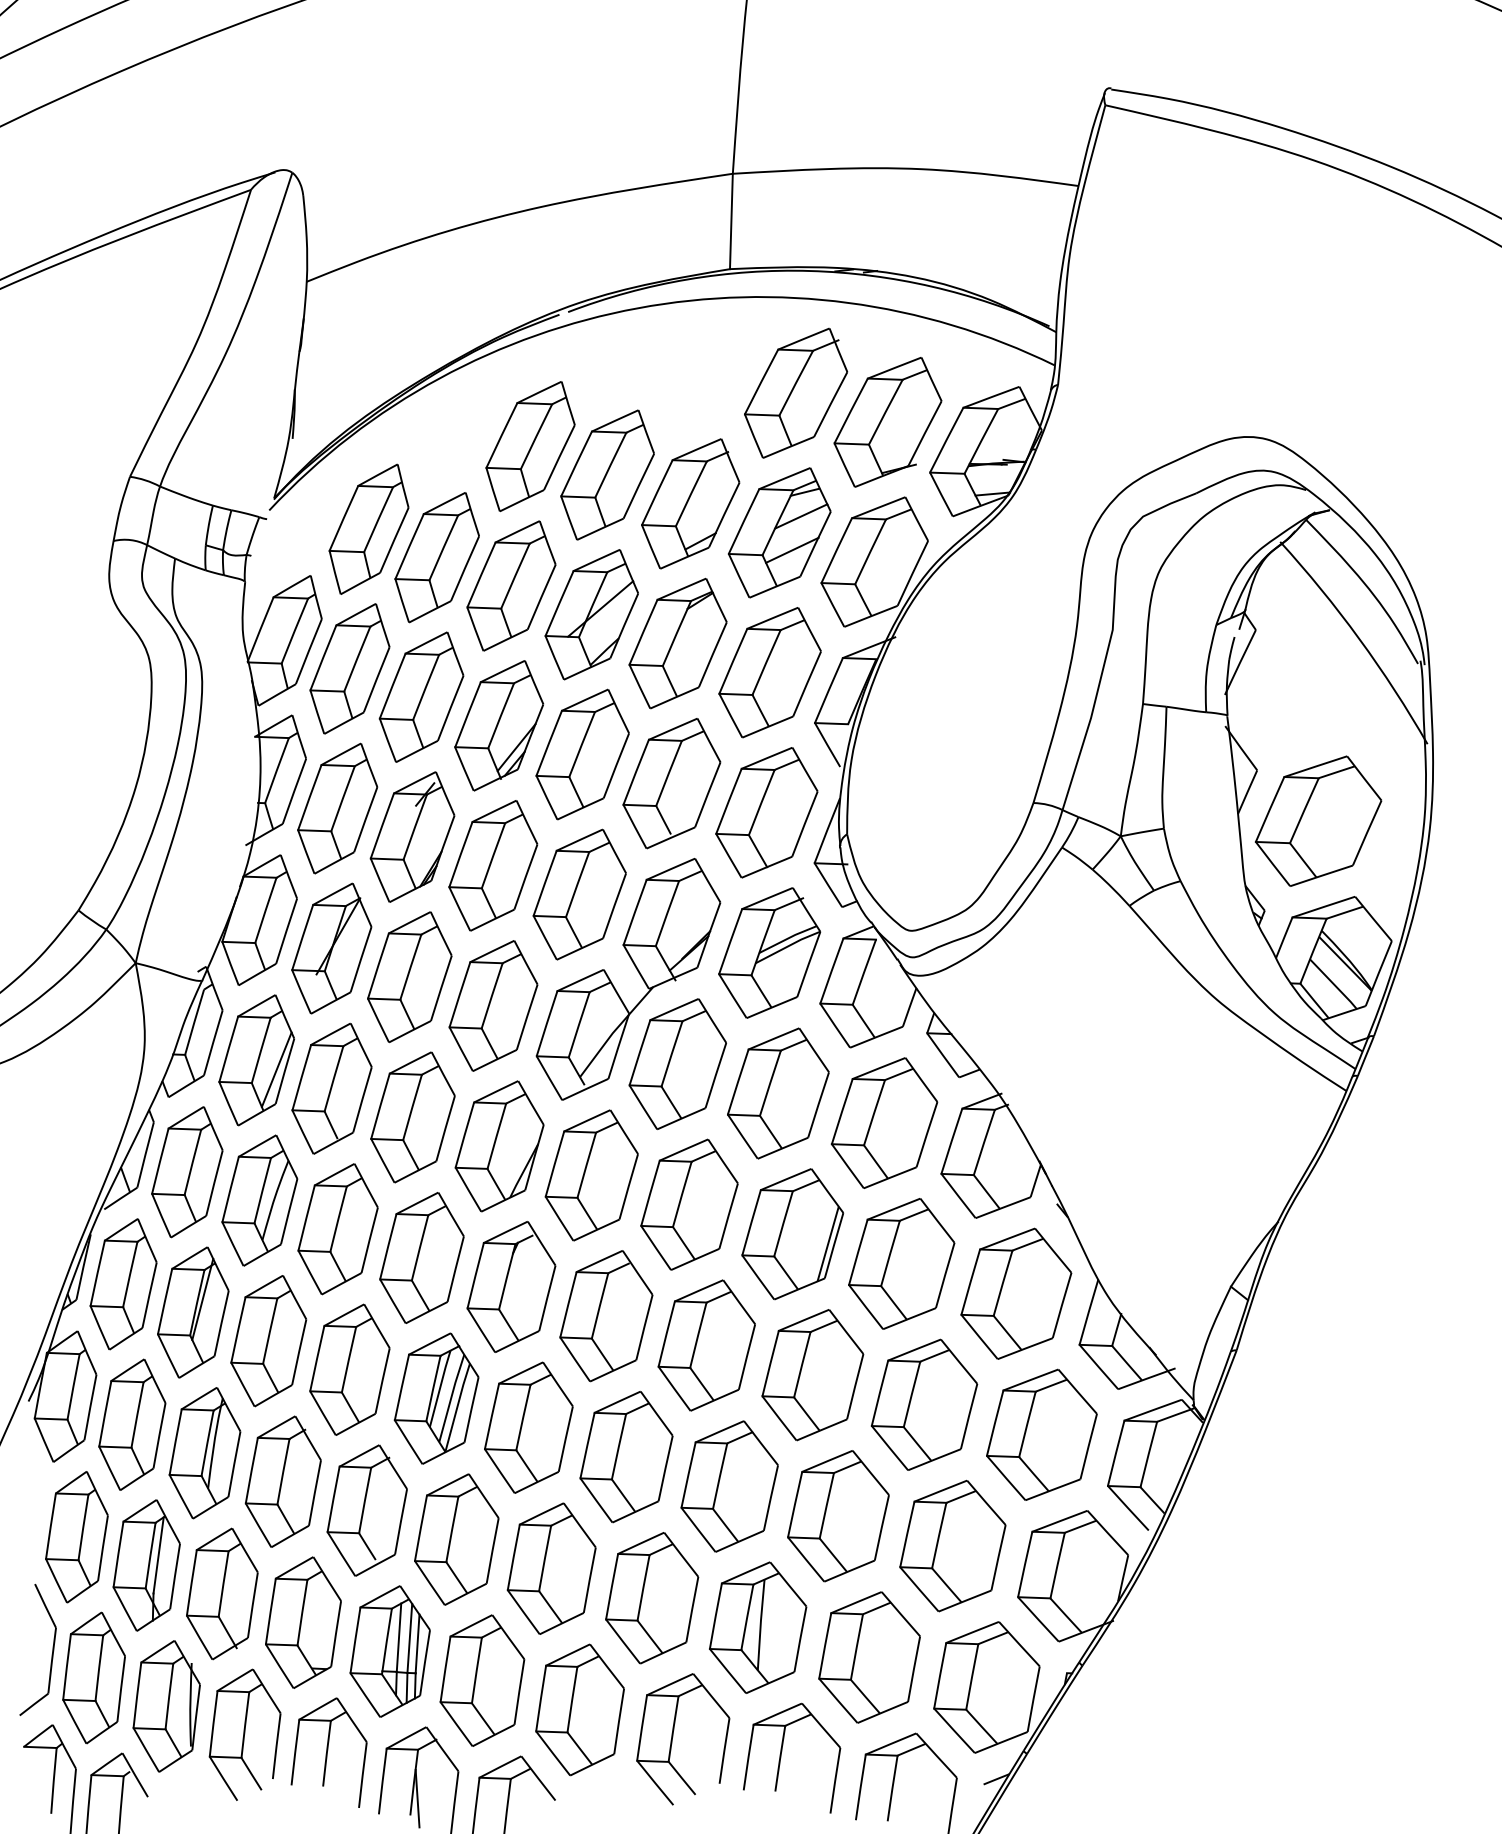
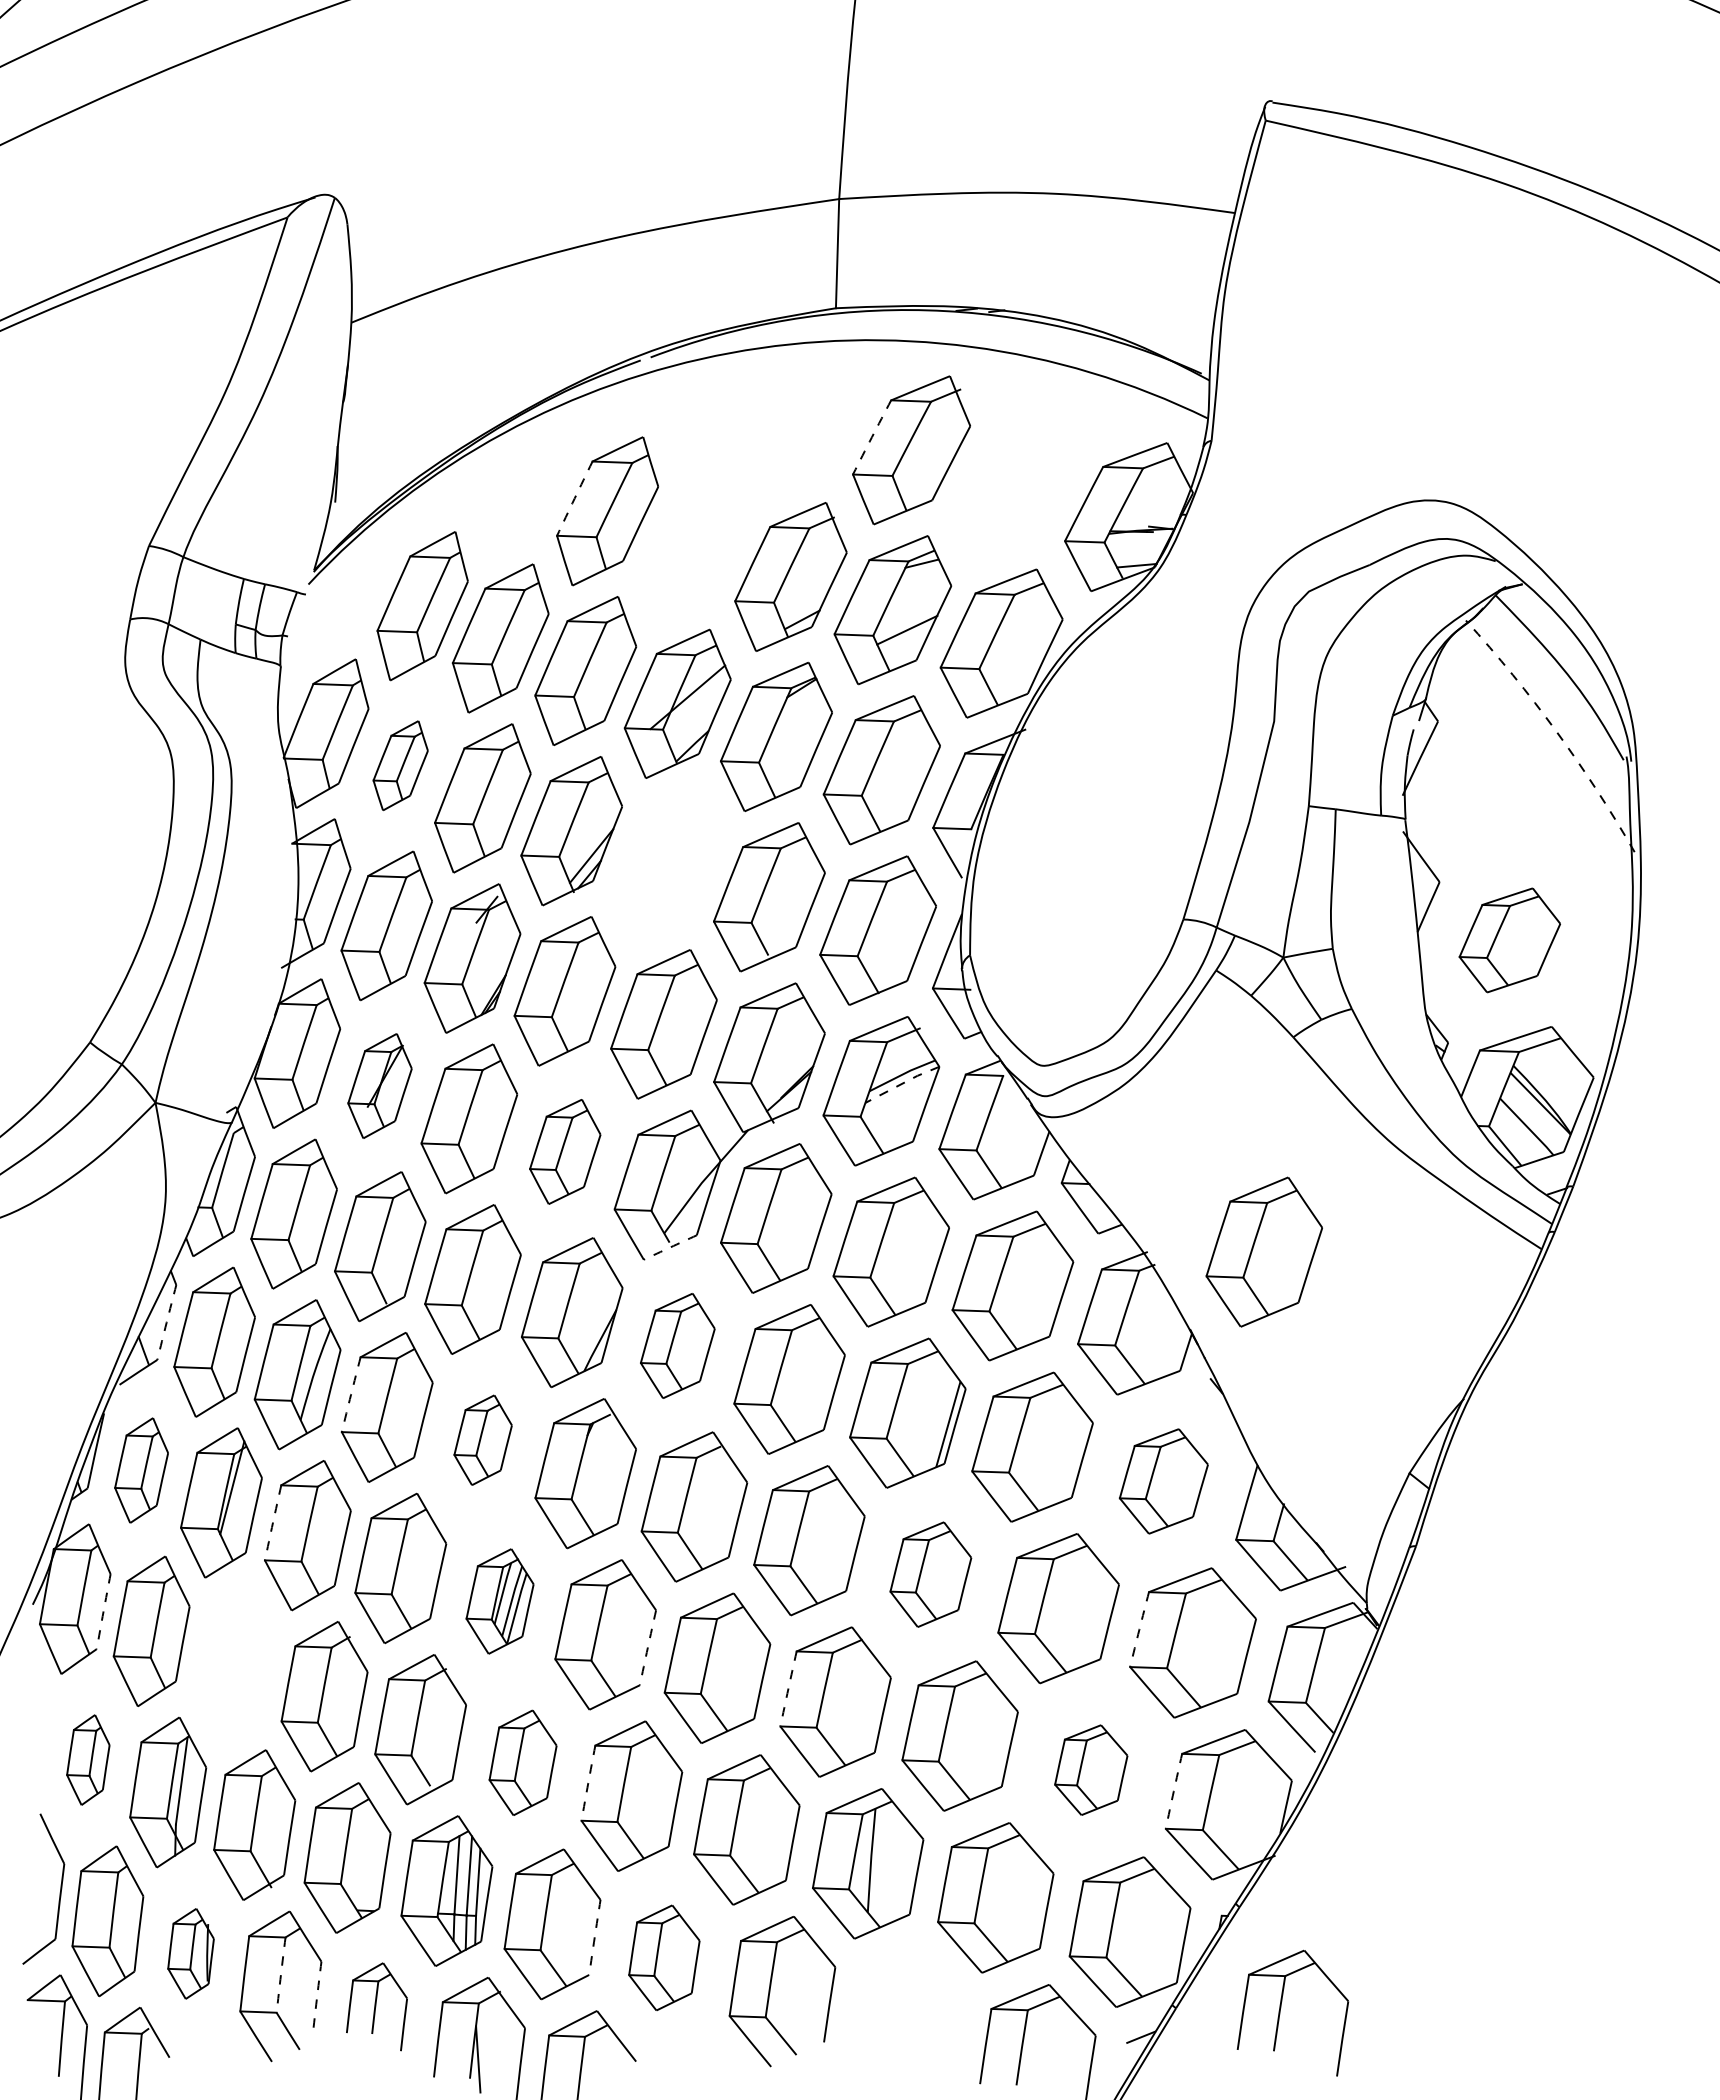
arc: (761, 382) -> (871, 437), solid -> dashed
part: (887, 422) -> (1016, 483), removed
arc: (501, 435) -> (574, 498), solid -> dashed
part: (607, 474) -> (695, 543), removed
line: (801, 516) -> (917, 591), removed
arc: (1359, 638) -> (1556, 731), solid -> dashed
part: (349, 668) -> (400, 765), size x0.6
part: (582, 754) -> (667, 863), removed
part: (1318, 821) -> (1509, 940), size x0.7
line: (788, 946) -> (902, 1083), solid -> dashed
part: (331, 948) -> (379, 1085), size x0.7
part: (493, 1005) -> (565, 1151), size x0.7
line: (277, 1069) -> (317, 1224), removed
arc: (585, 1089) -> (670, 1247), solid -> dashed
part: (1103, 1092) -> (1263, 1251), added
arc: (145, 1155) -> (166, 1322), solid -> dashed
part: (591, 1175) -> (677, 1345), size x0.7
arc: (306, 1217) -> (351, 1394), solid -> dashed
part: (421, 1257) -> (482, 1439), size x0.6
part: (123, 1284) -> (141, 1470), size x0.7
part: (1016, 1293) -> (1163, 1481), size x0.7
arc: (237, 1329) -> (272, 1522), solid -> dashed
part: (812, 1375) -> (930, 1574), size x0.7
part: (436, 1398) -> (499, 1601), size x0.7
arc: (90, 1407) -> (103, 1611), solid -> dashed
arc: (995, 1423) -> (1139, 1629), solid -> dashed
arc: (565, 1438) -> (647, 1647), solid -> dashed
part: (204, 1452) -> (234, 1663), removed
arc: (688, 1474) -> (788, 1688), solid -> dashed
part: (77, 1536) -> (88, 1759), size x0.6
part: (456, 1539) -> (522, 1762), size x0.7
part: (953, 1545) -> (1091, 1769), size x0.6
arc: (513, 1557) -> (588, 1783), solid -> dashed
arc: (1024, 1564) -> (1173, 1791), solid -> dashed
arc: (519, 1692) -> (594, 1937), solid -> dashed
part: (166, 1706) -> (190, 1953), size x0.6
part: (580, 1709) -> (664, 1957), size x0.7
arc: (244, 1725) -> (280, 1975), solid -> dashed
arc: (276, 1746) -> (316, 1999), solid -> dashed
part: (328, 1752) -> (376, 2006), size x0.7
part: (782, 1754) -> (1281, 2008), moved

